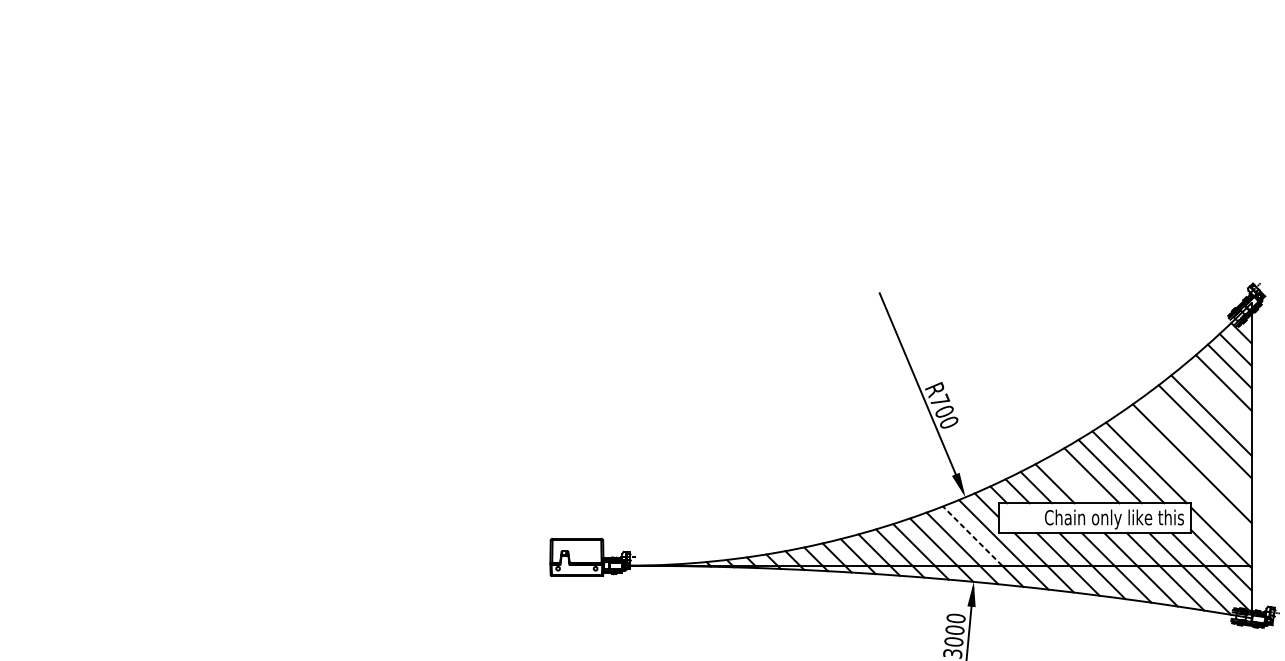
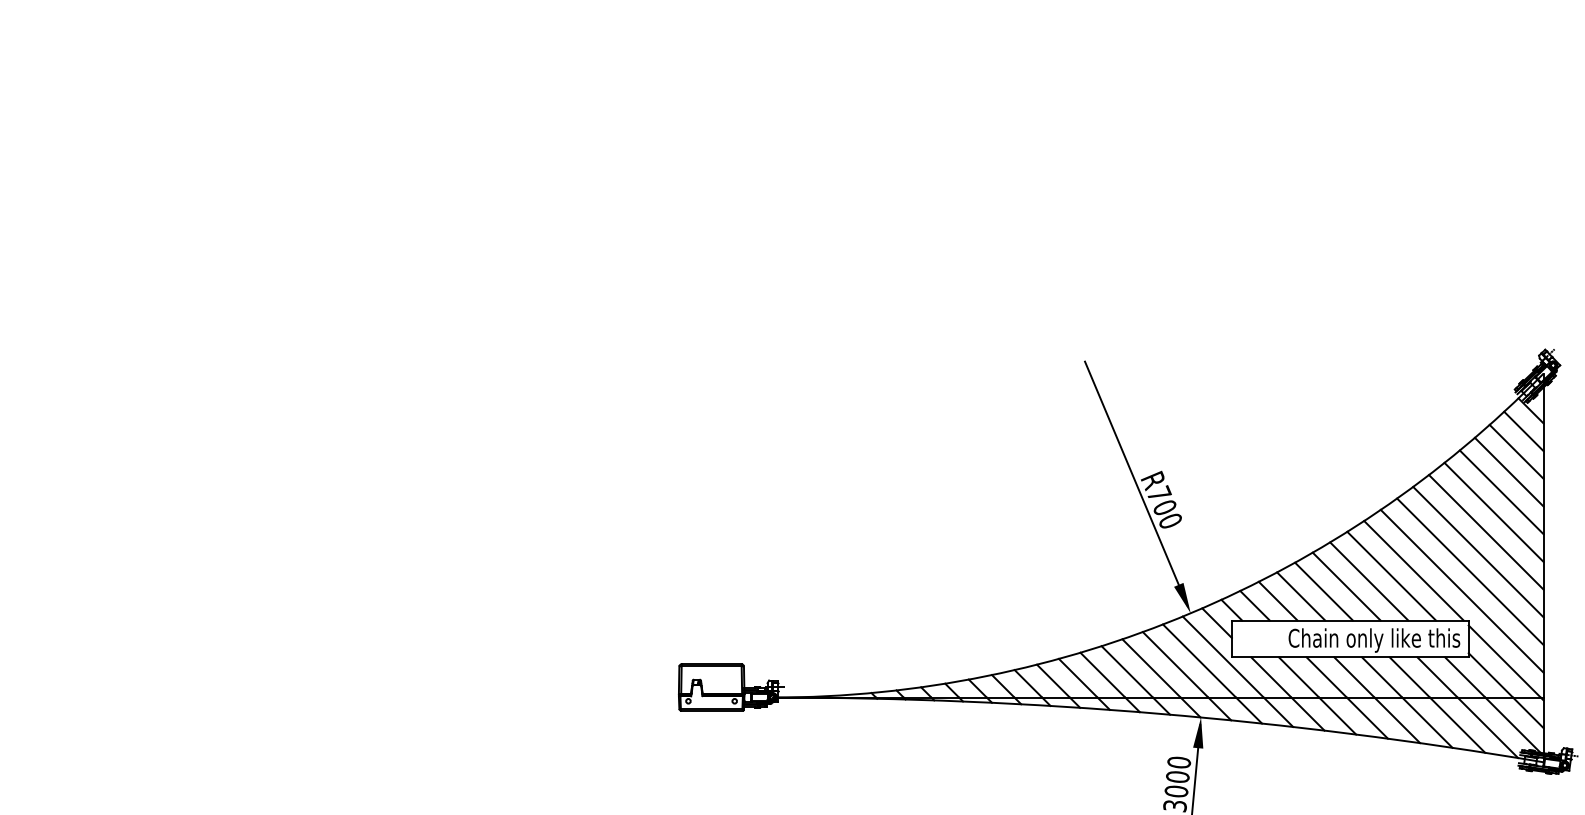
line: (1217, 399) -> (1501, 492), added
line: (1198, 447) -> (1478, 551), added
line: (1185, 478) -> (1461, 590), added
line: (1073, 479) -> (1323, 591), added
line: (972, 536) -> (1199, 661), dashed -> solid

